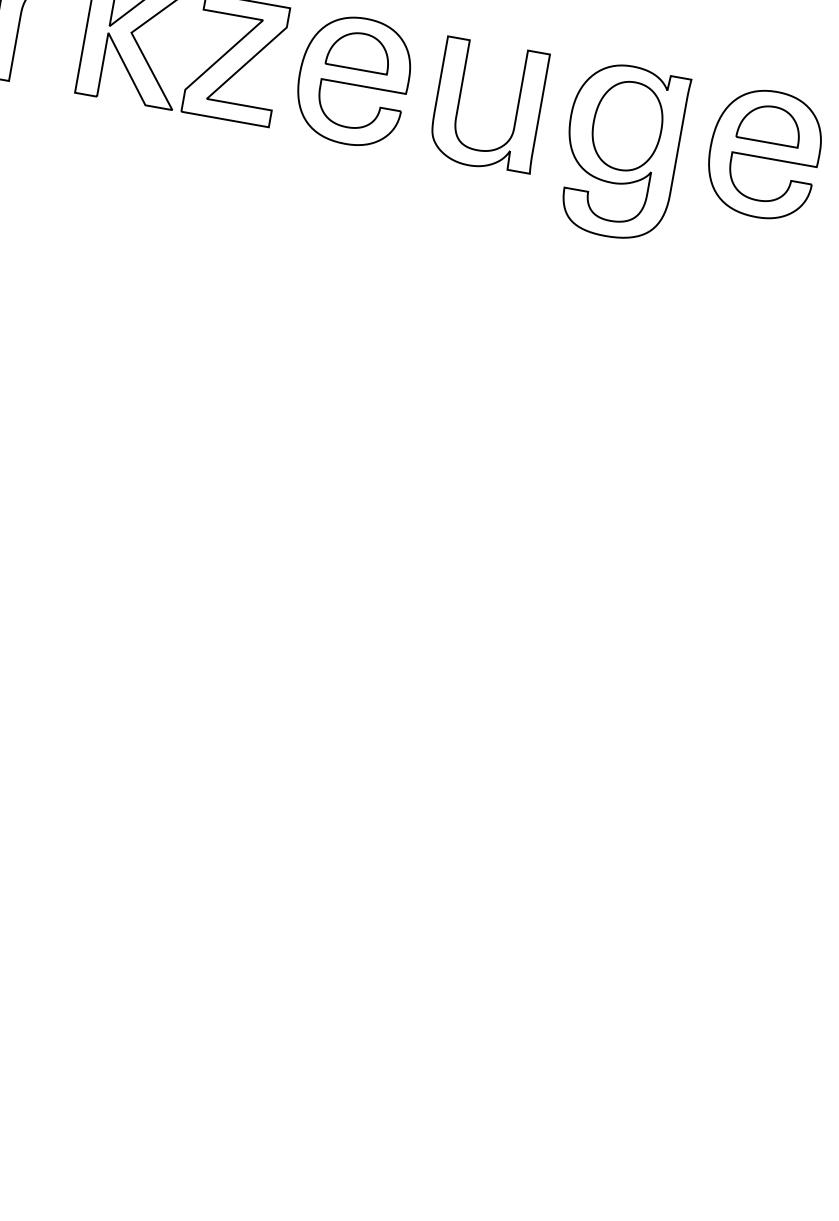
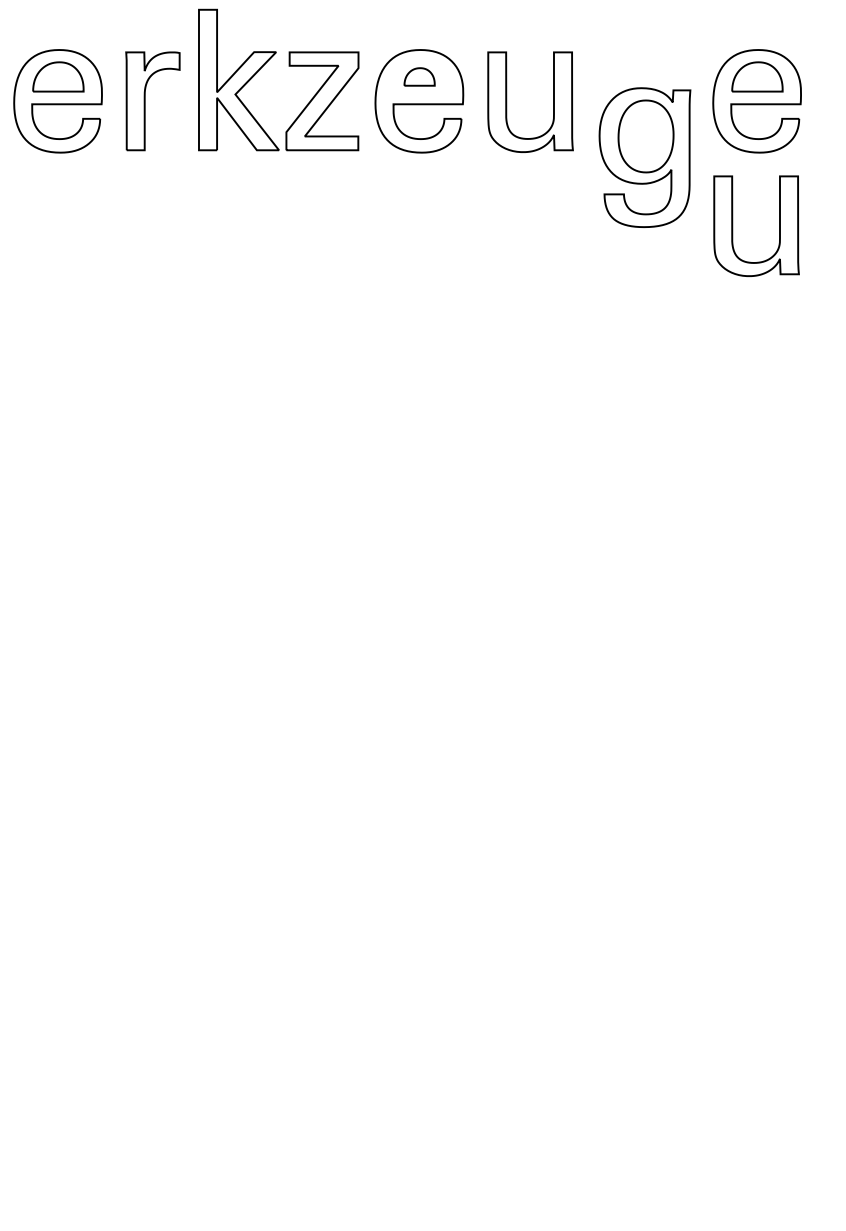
part: (359, 50) -> (419, 76), size x0.6
part: (621, 151) -> (644, 157), moved
part: (708, 300) -> (733, 225), added

